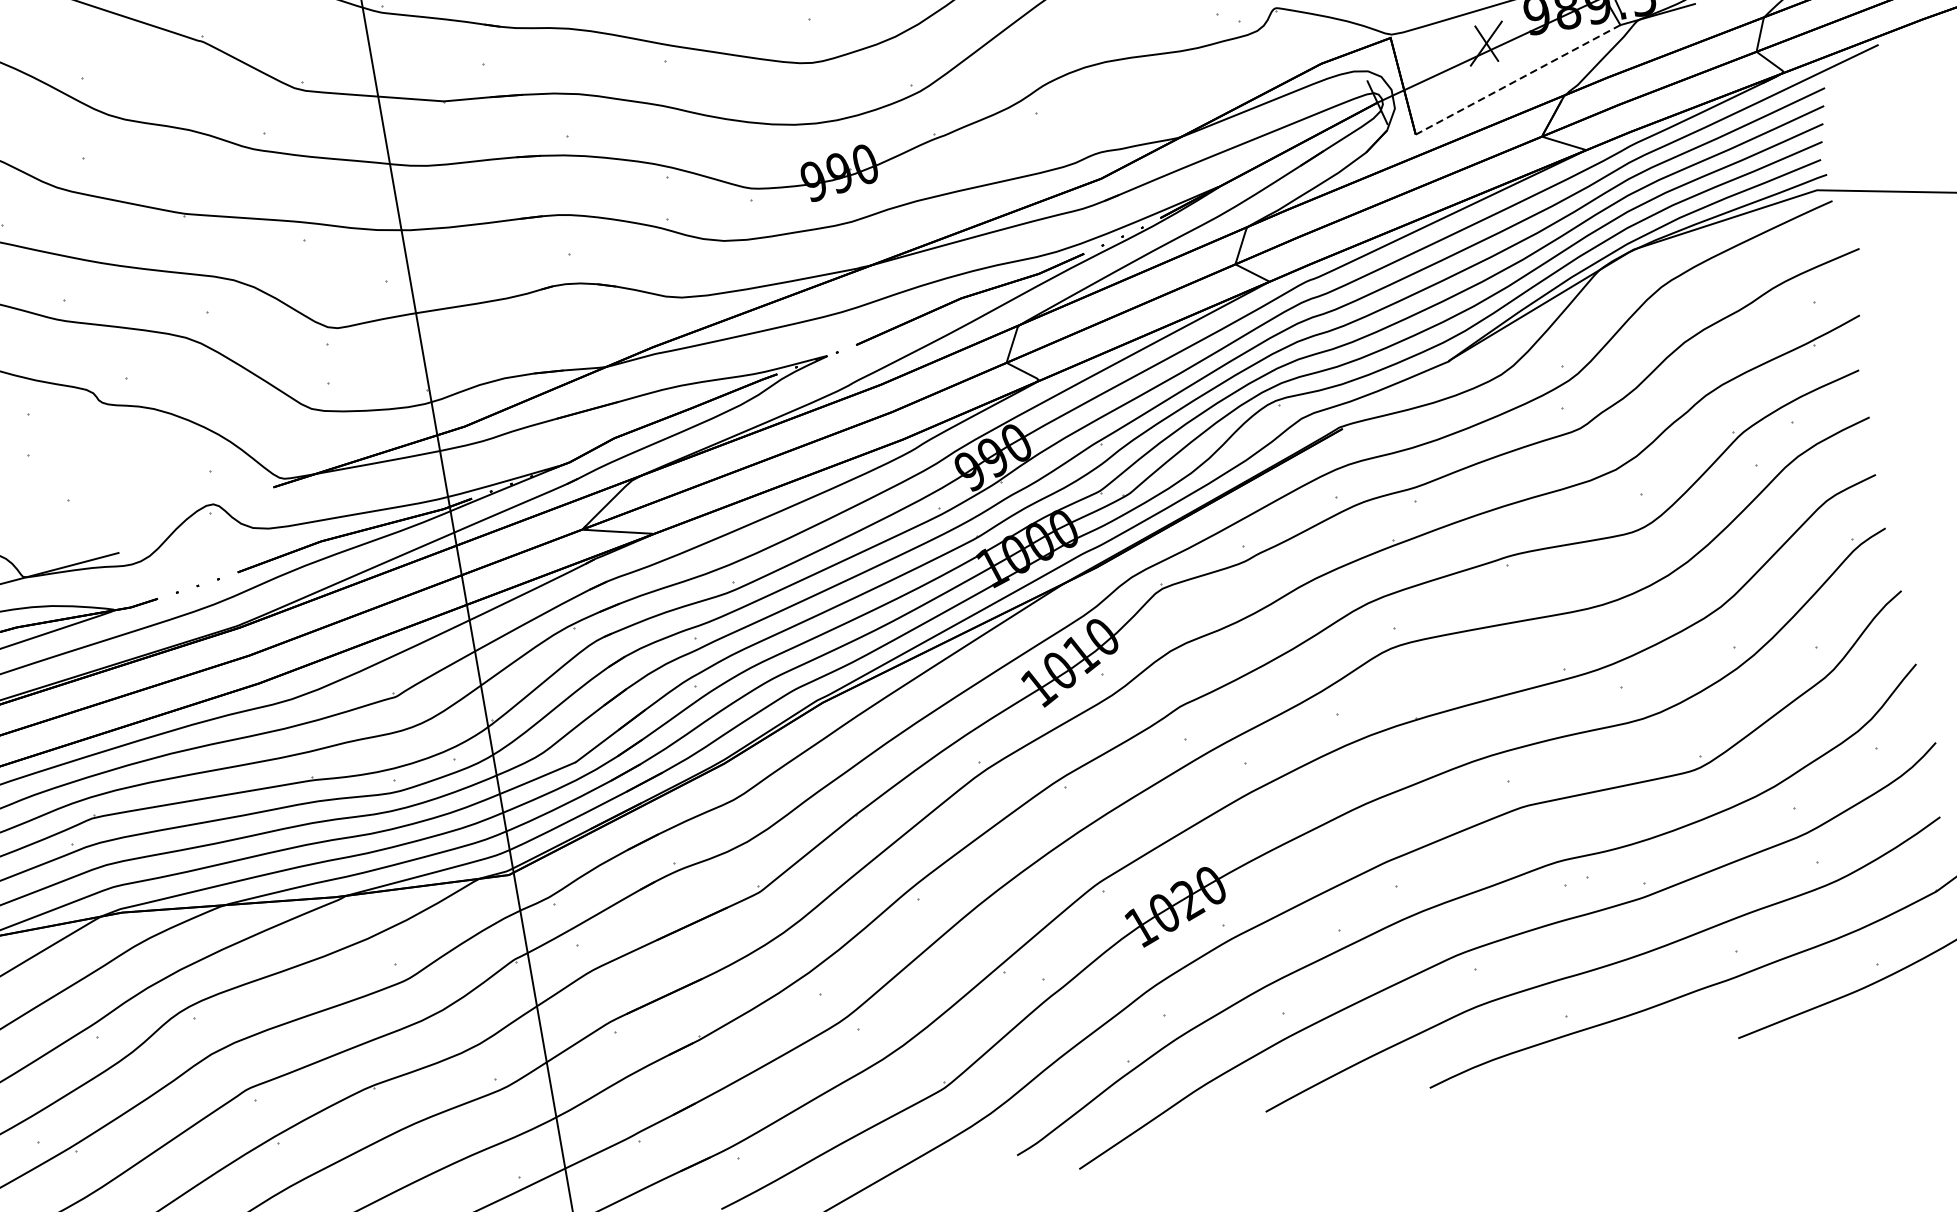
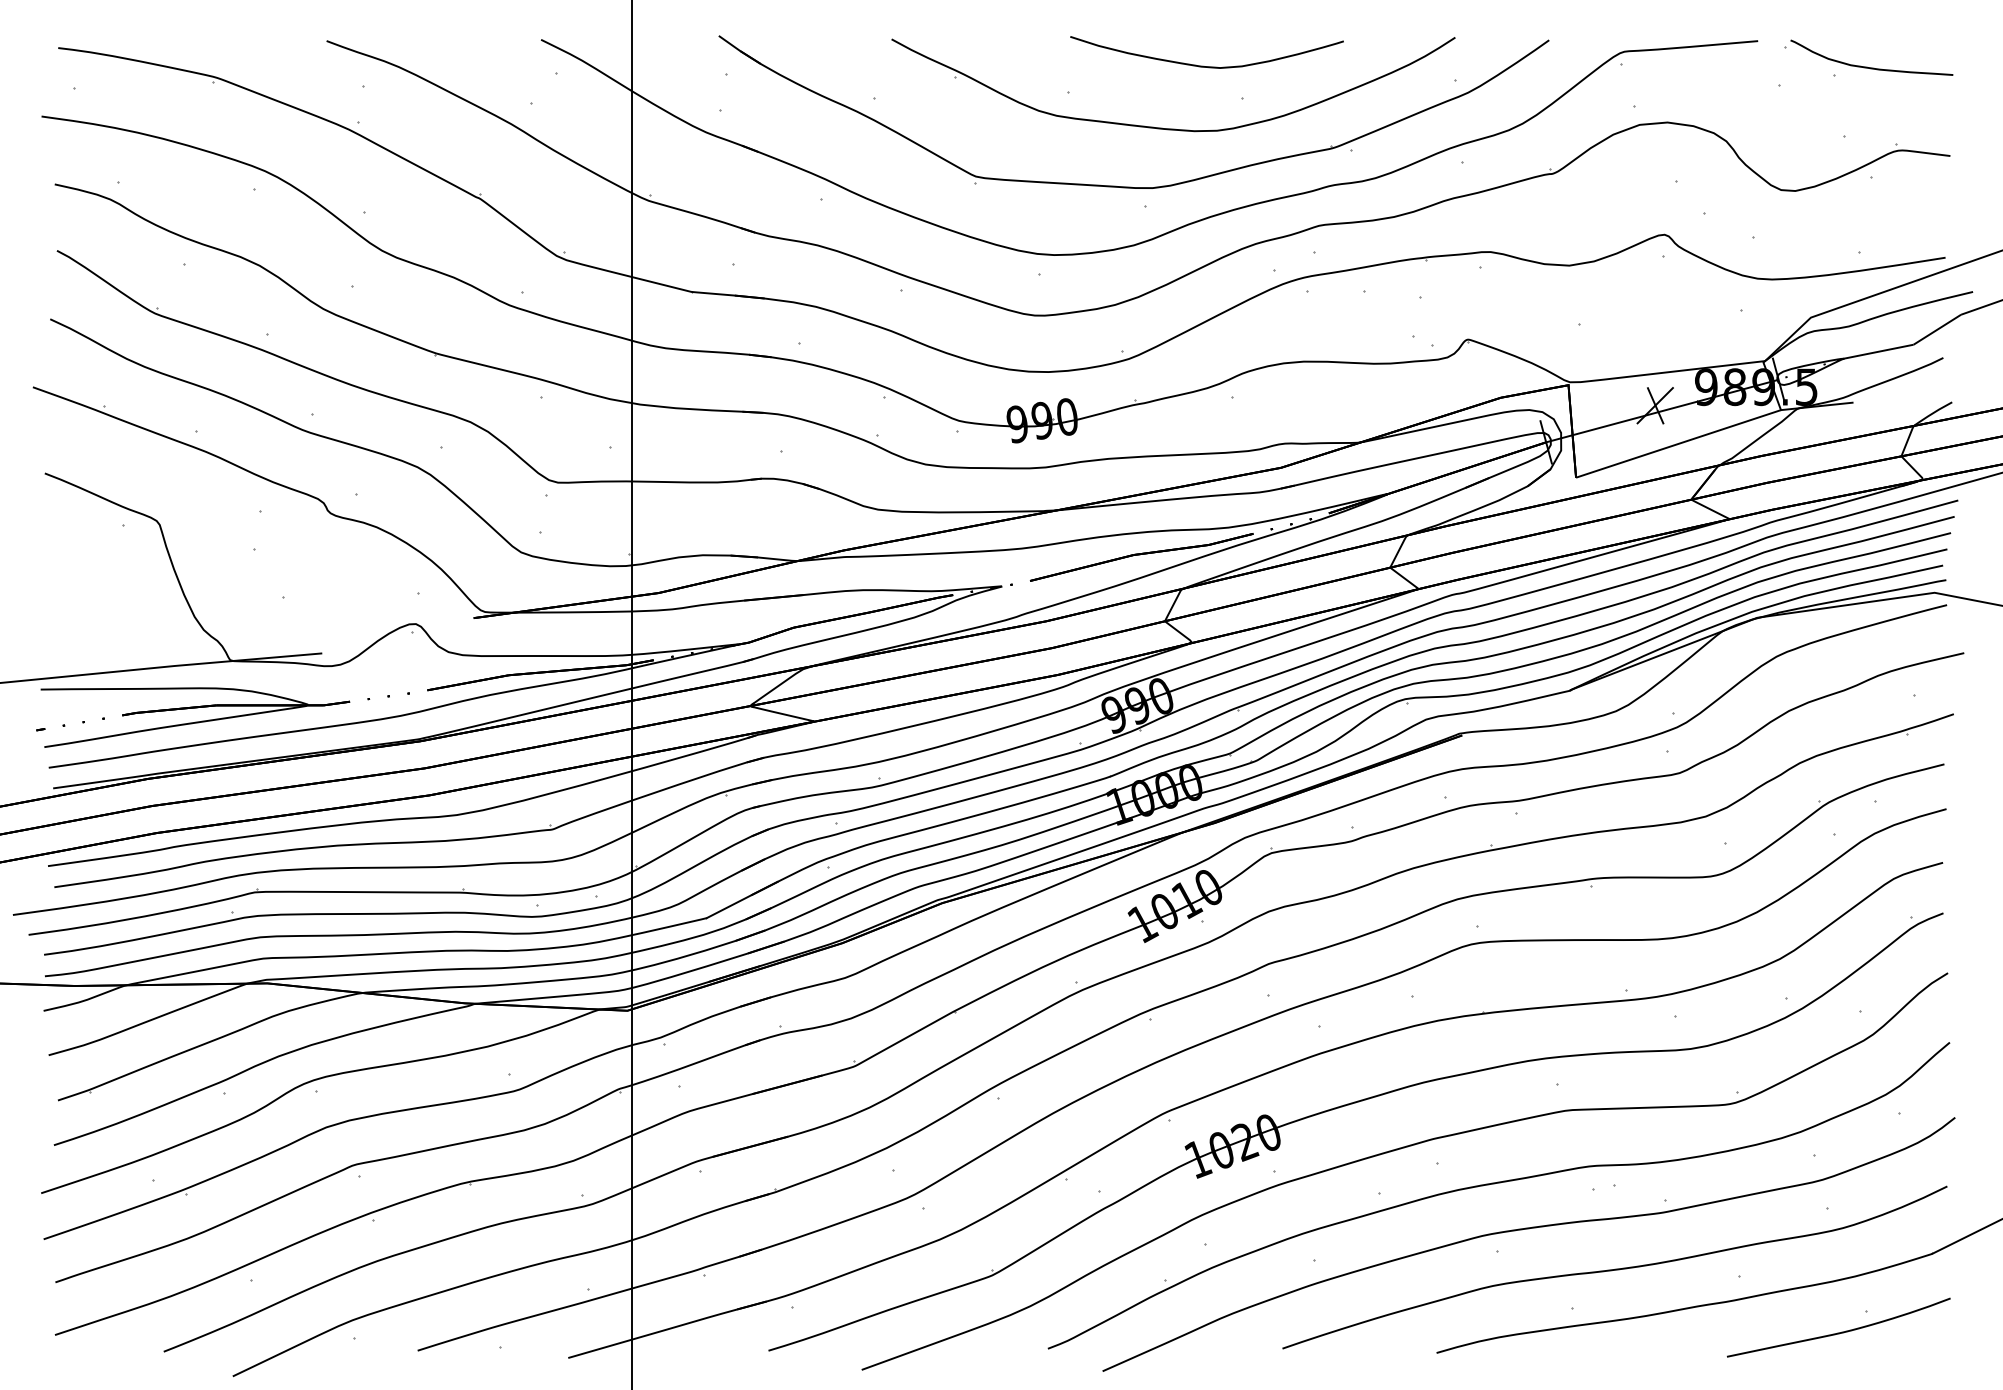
line: (1517, 79) -> (1678, 443), dashed -> solid

